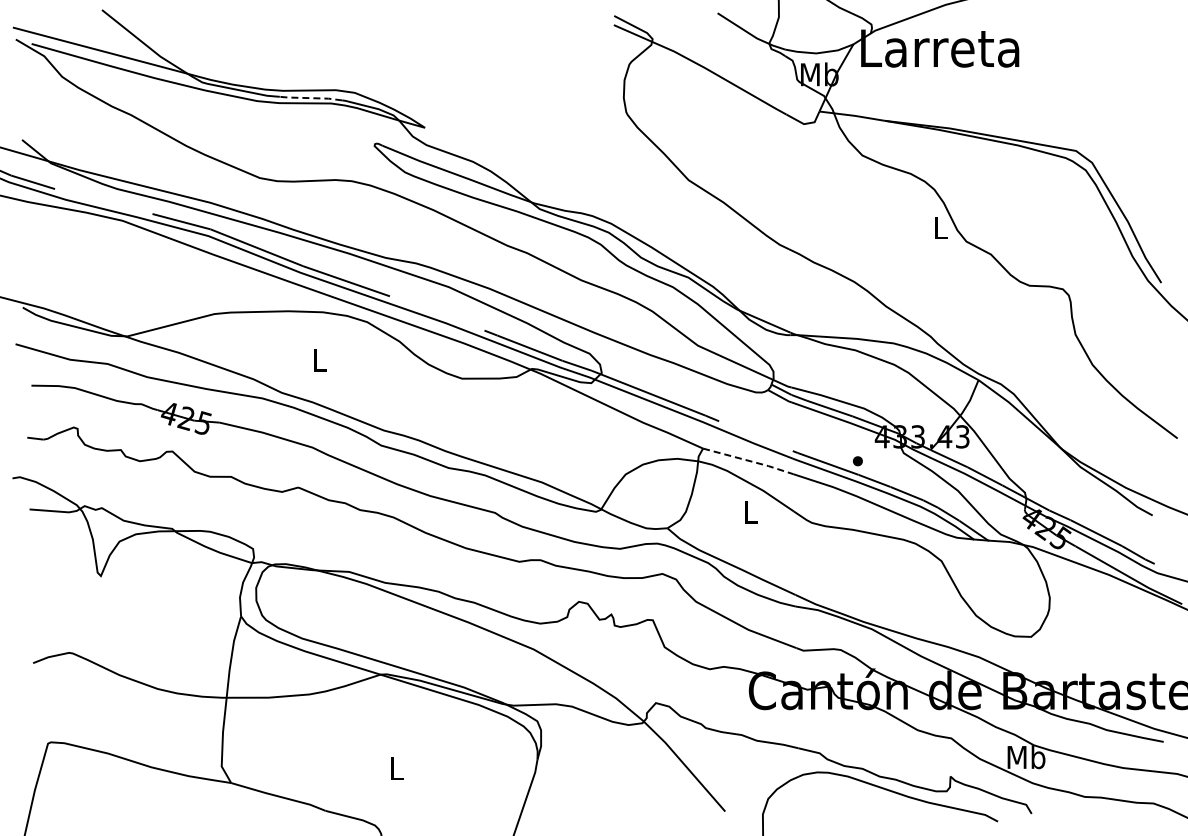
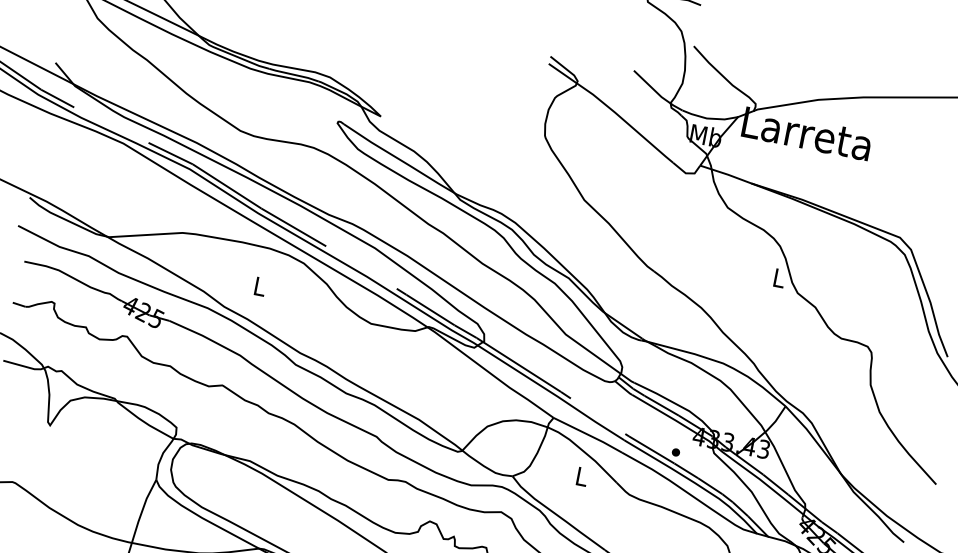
line: (310, 98) -> (293, 74), dashed -> solid
line: (749, 460) -> (589, 434), dashed -> solid

